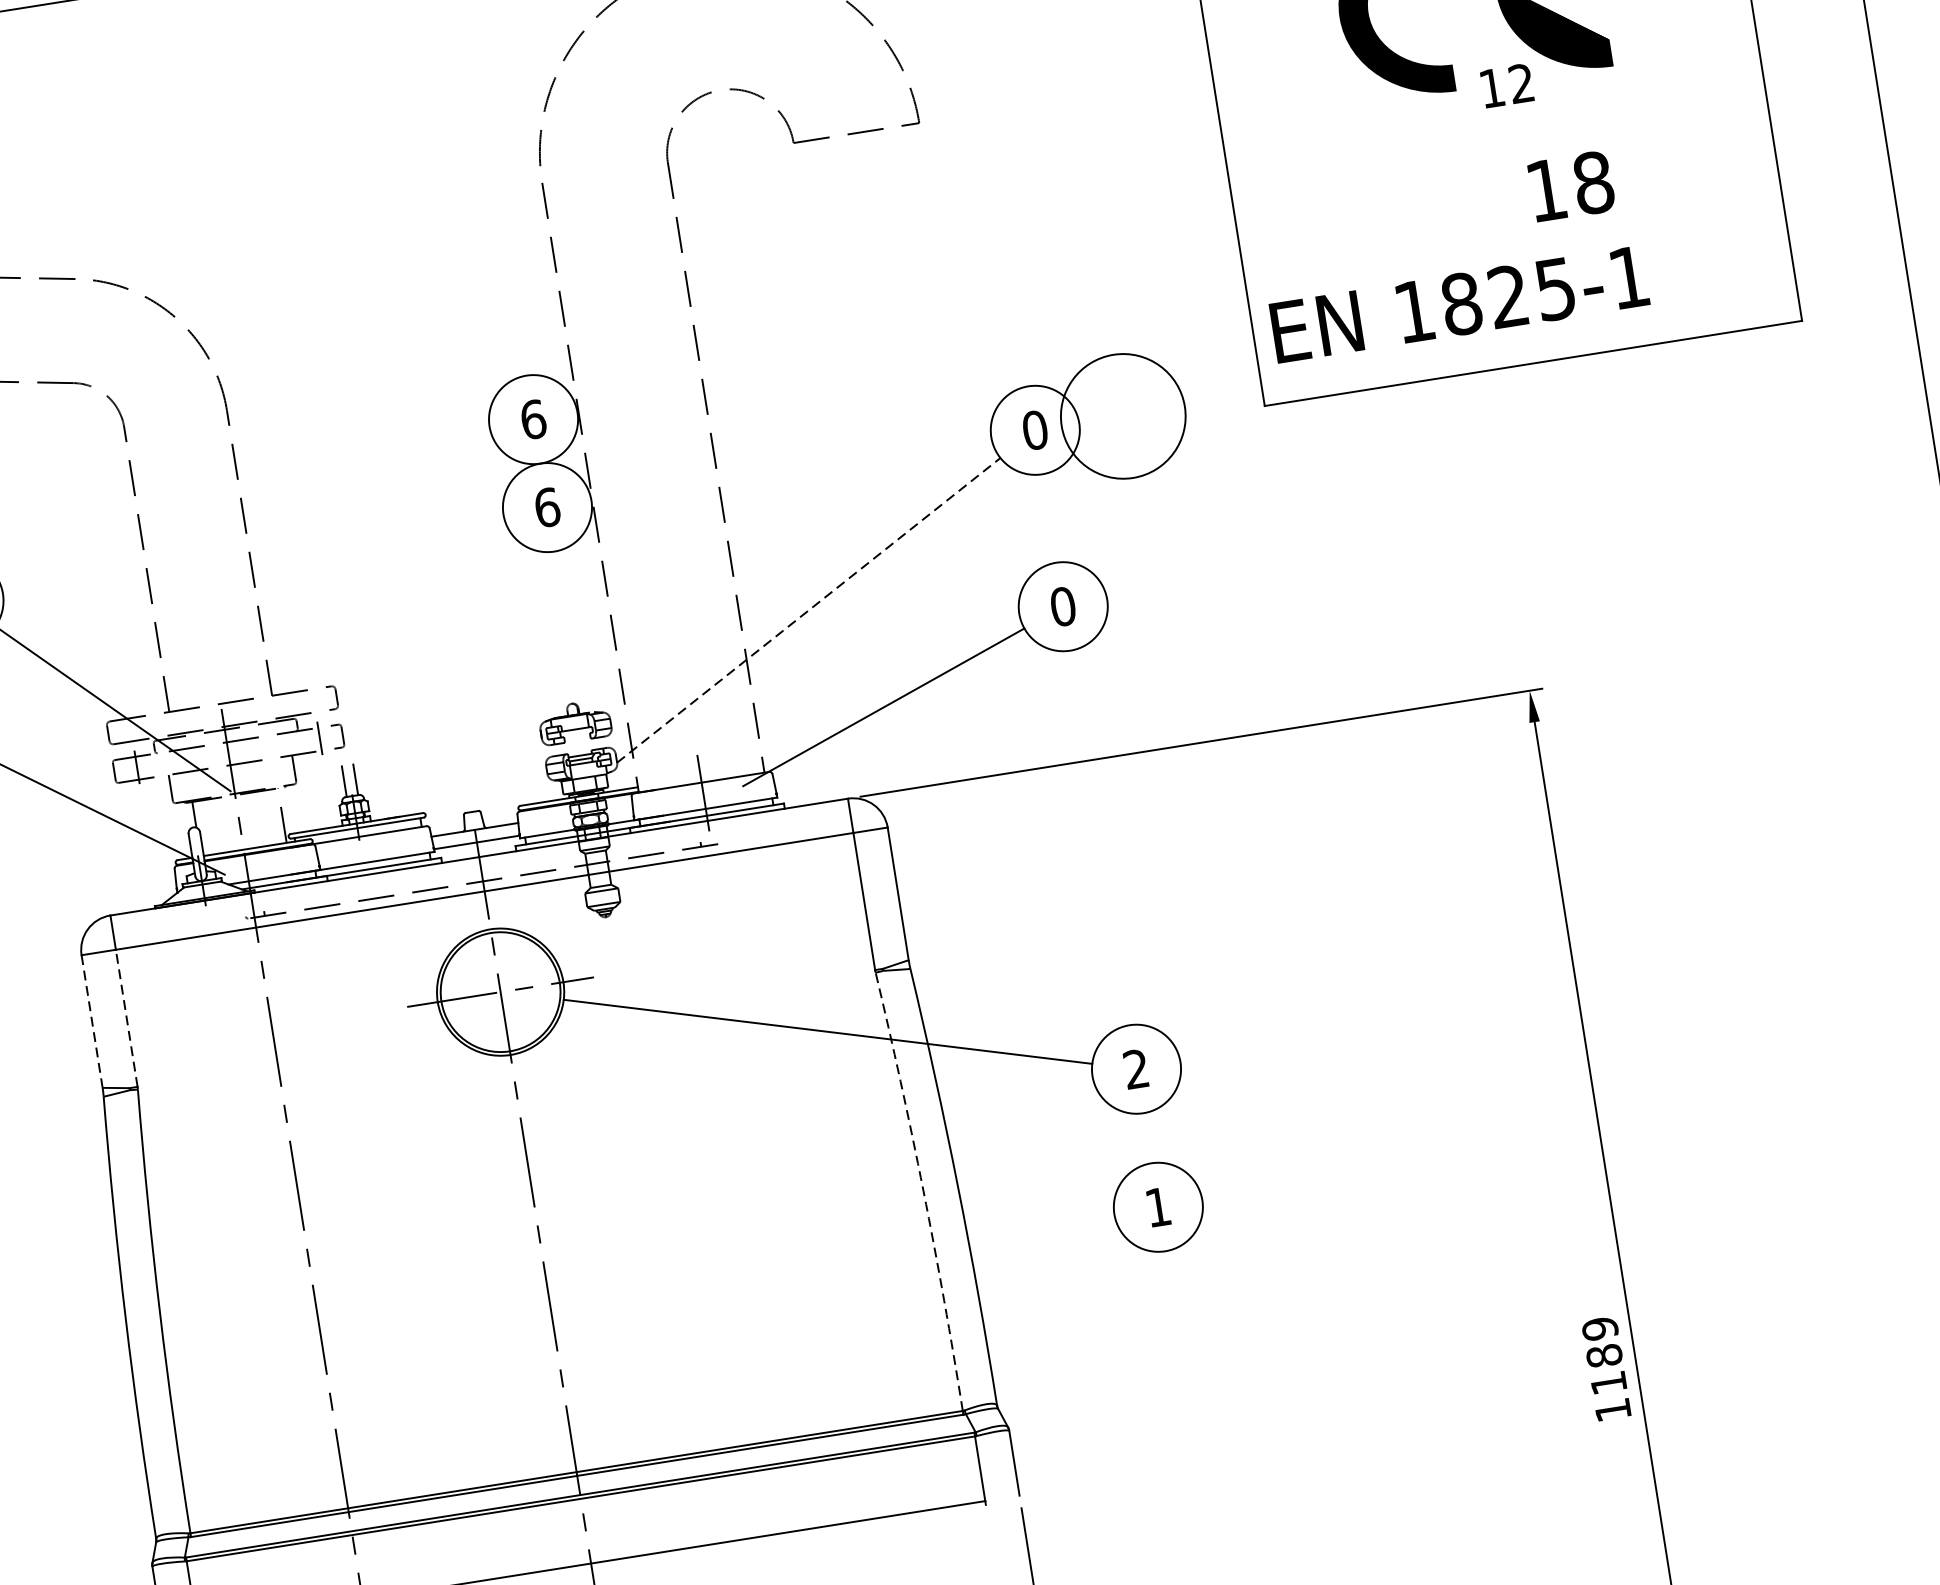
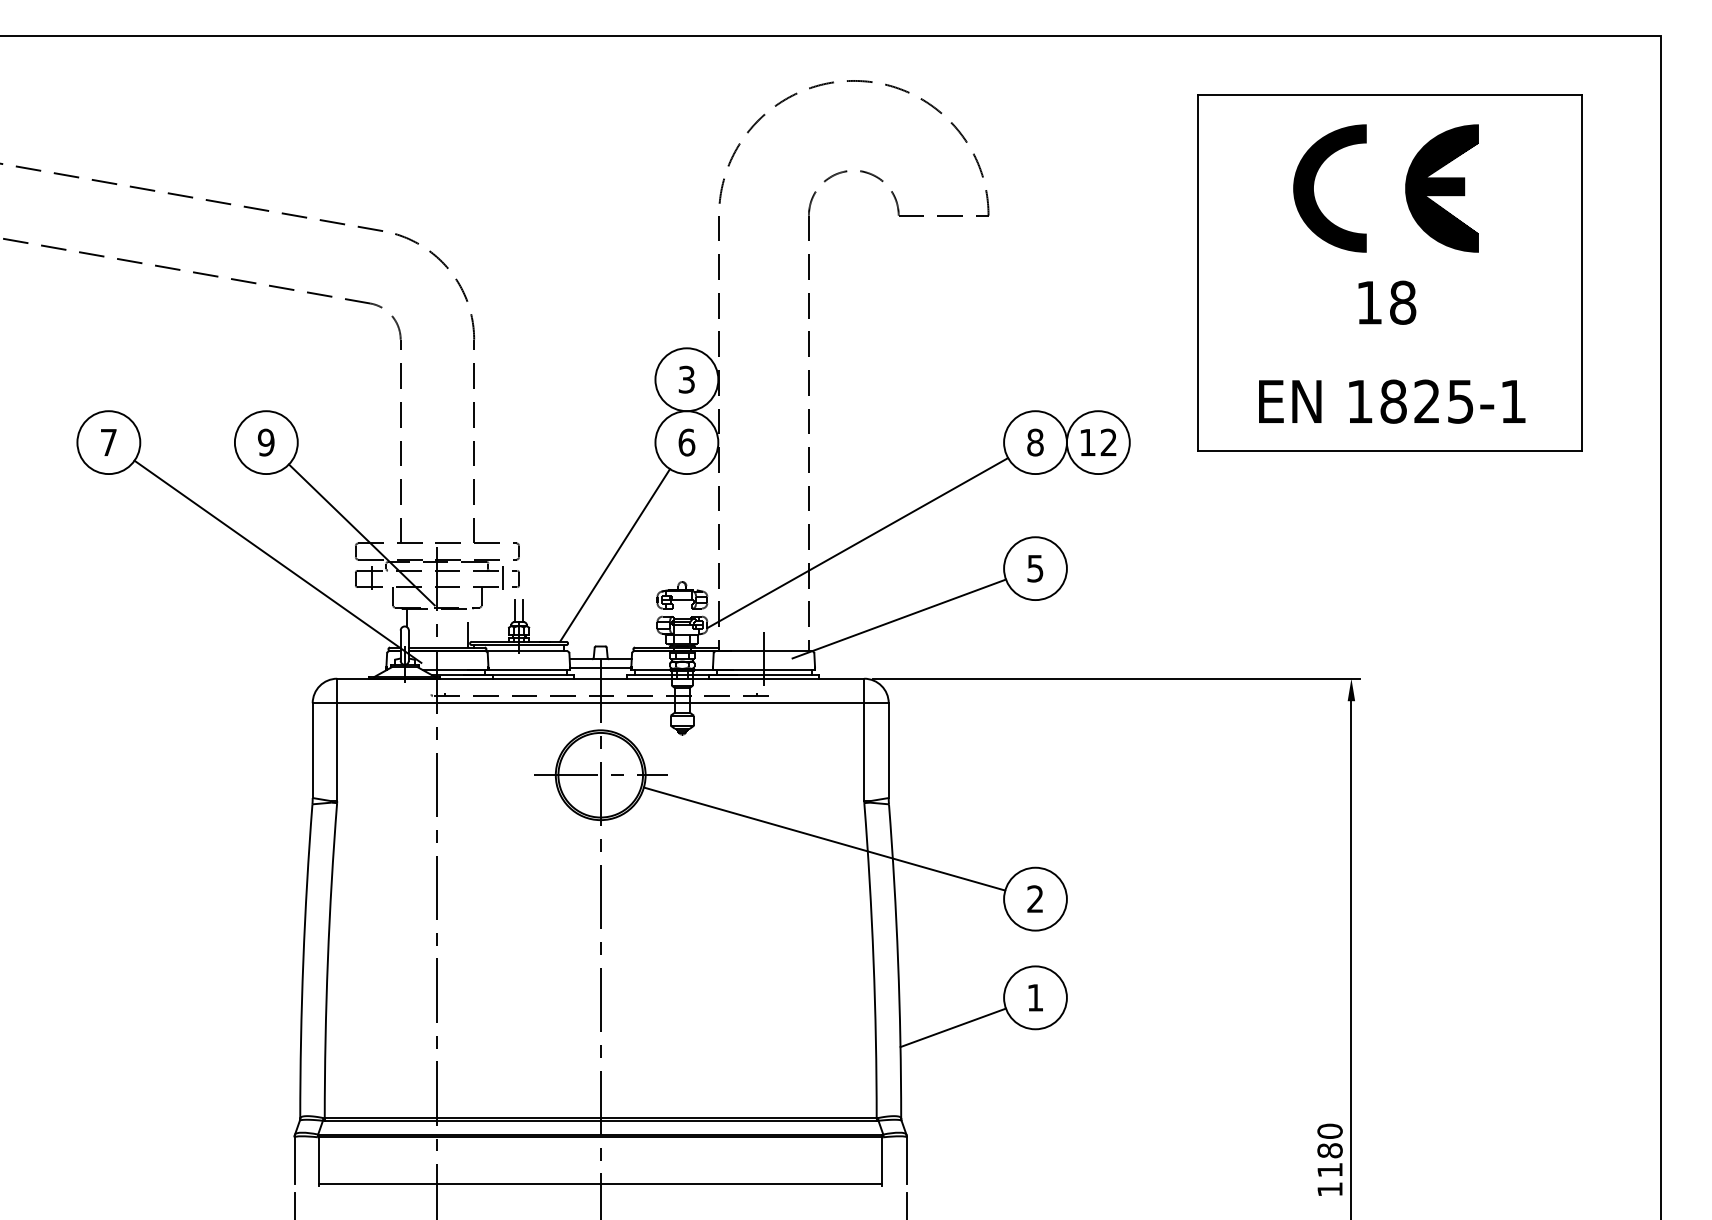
text: (1506, 84) -> (1098, 441), moved
text: (1571, 185) -> (1387, 302), moved
text: (1459, 304) -> (1392, 401), moved
circle: (1122, 416) -> (1097, 442), size x0.71
text: (532, 419) -> (686, 379), 6 -> 3
text: (1035, 430) -> (1035, 442), 0 -> 8
text: (1063, 606) -> (1035, 568), 0 -> 5
line: (808, 610) -> (857, 543), dashed -> solid
line: (472, 681) -> (615, 555), added
line: (127, 1018) -> (337, 752), dashed -> solid
line: (92, 1022) -> (312, 751), dashed -> solid
arc: (923, 1190) -> (873, 960), dashed -> solid
line: (1048, 1267) -> (952, 1027), added
text: (1599, 1329) -> (1329, 1131), 1189 -> 1180

